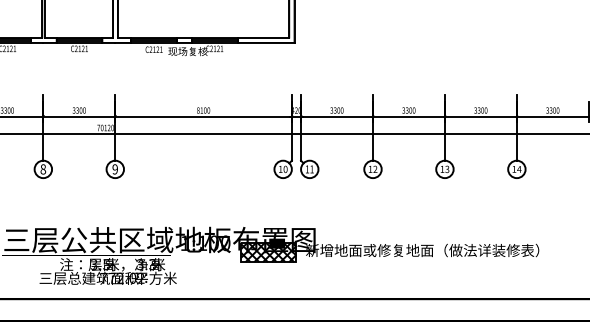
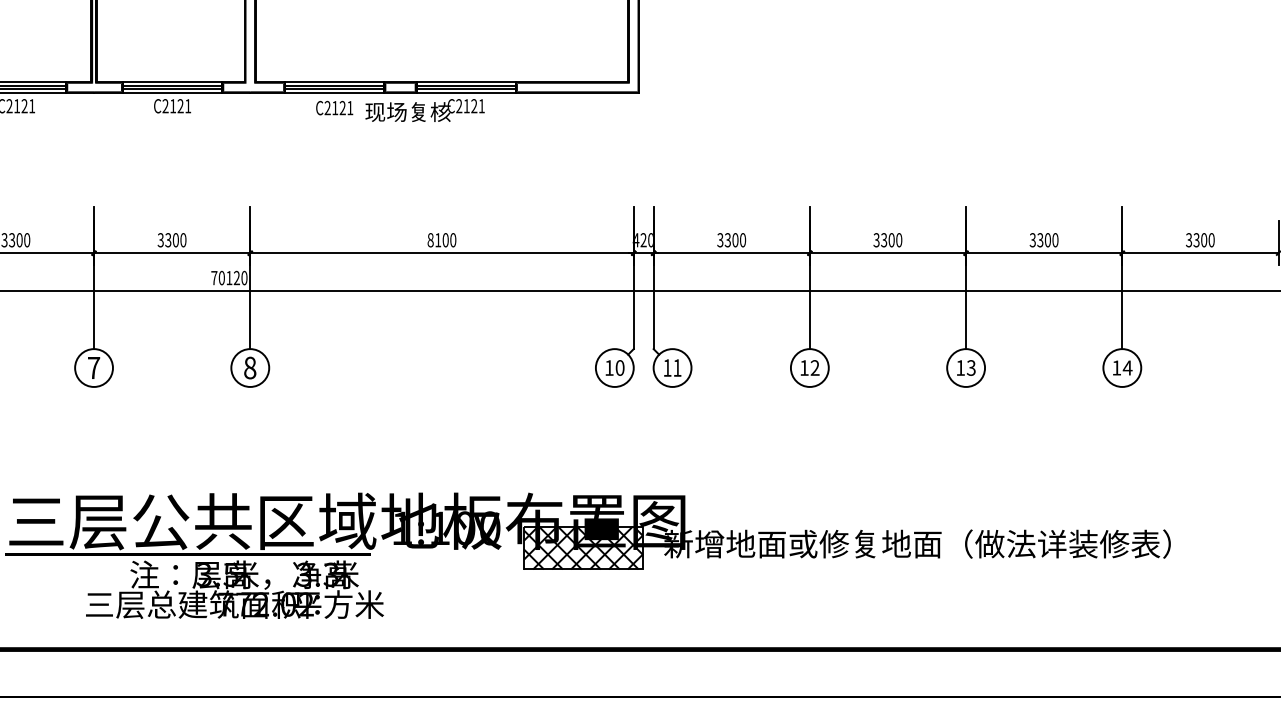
text: (43, 169) -> (94, 368), 8 -> 7
text: (114, 169) -> (248, 368), 9 -> 8

